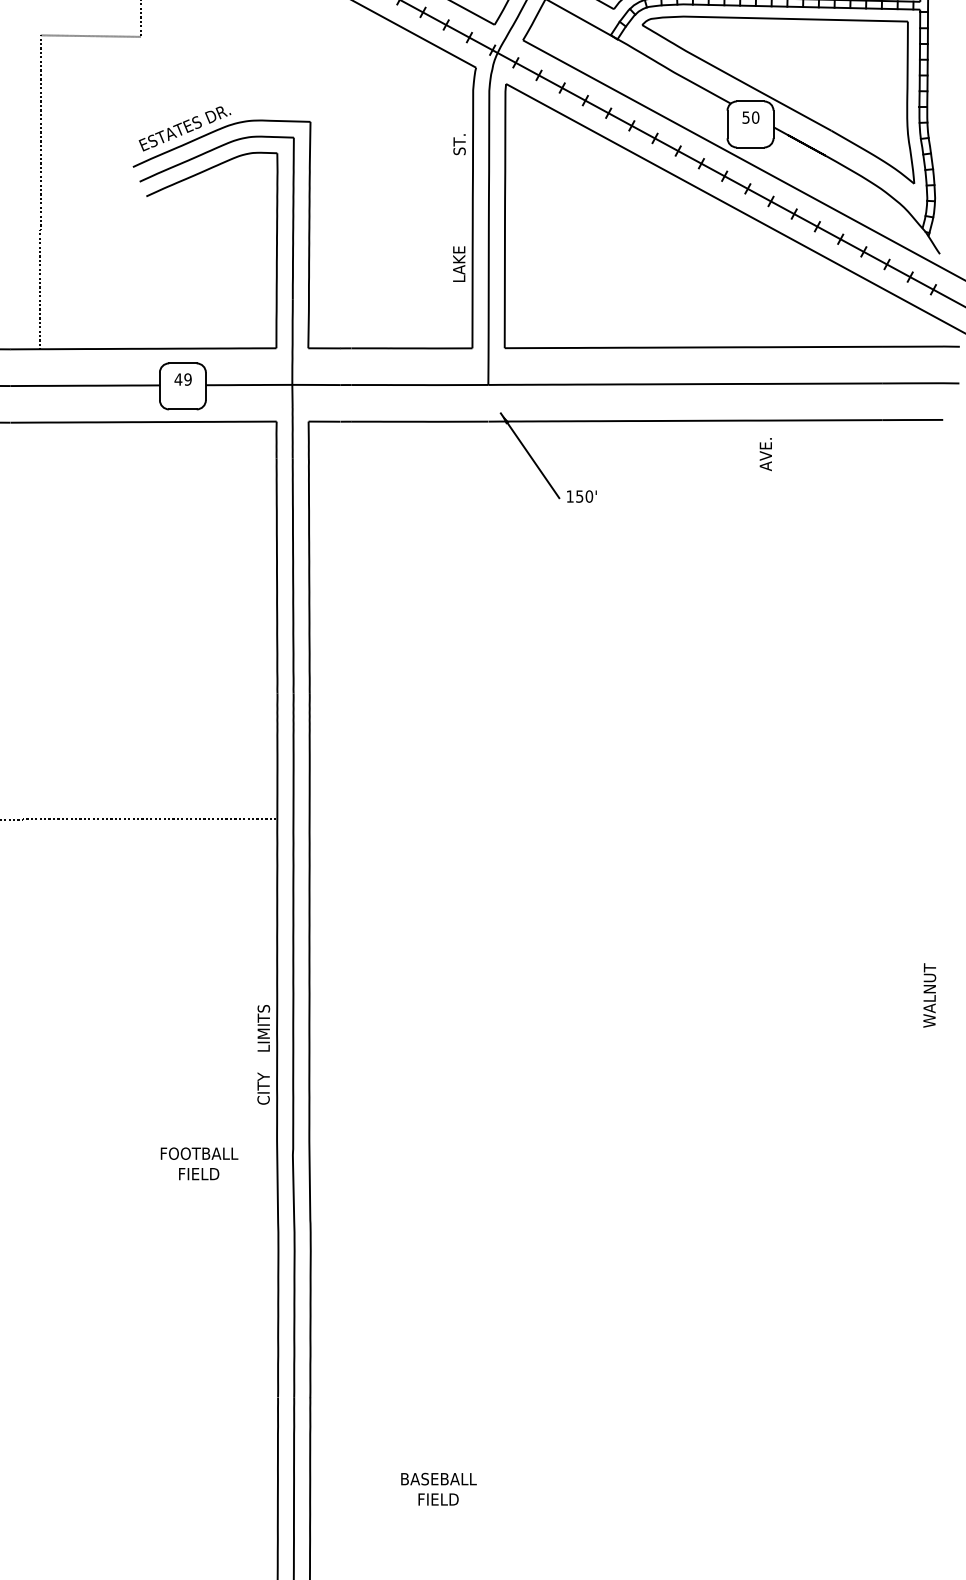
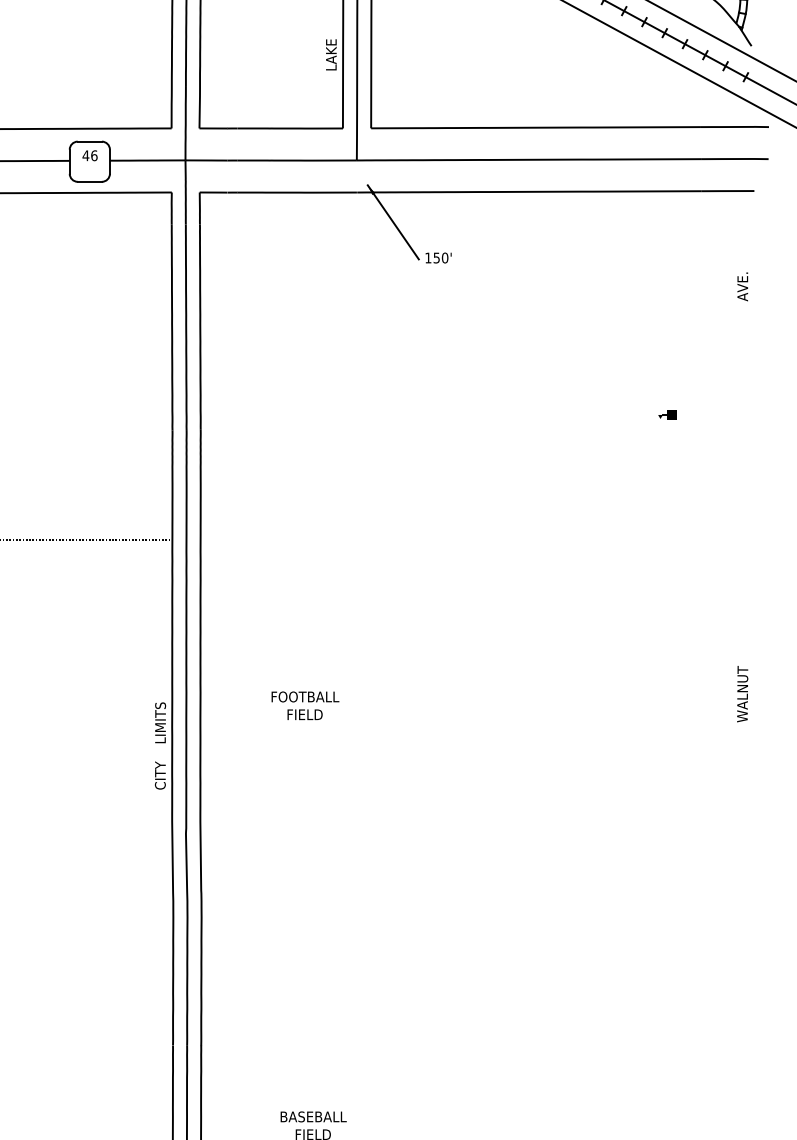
text: (187, 379) -> (93, 155), 49 -> 46
text: (765, 454) -> (742, 286), moved
part: (843, 675) -> (667, 414), added
text: (199, 1163) -> (305, 705), moved

